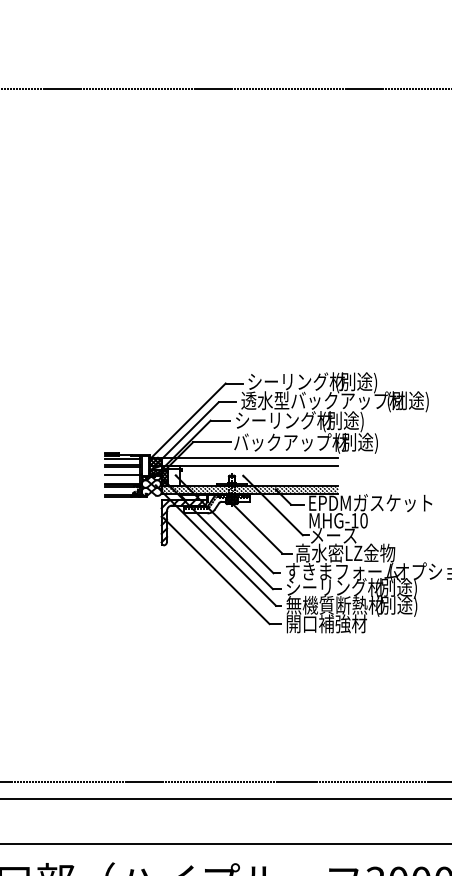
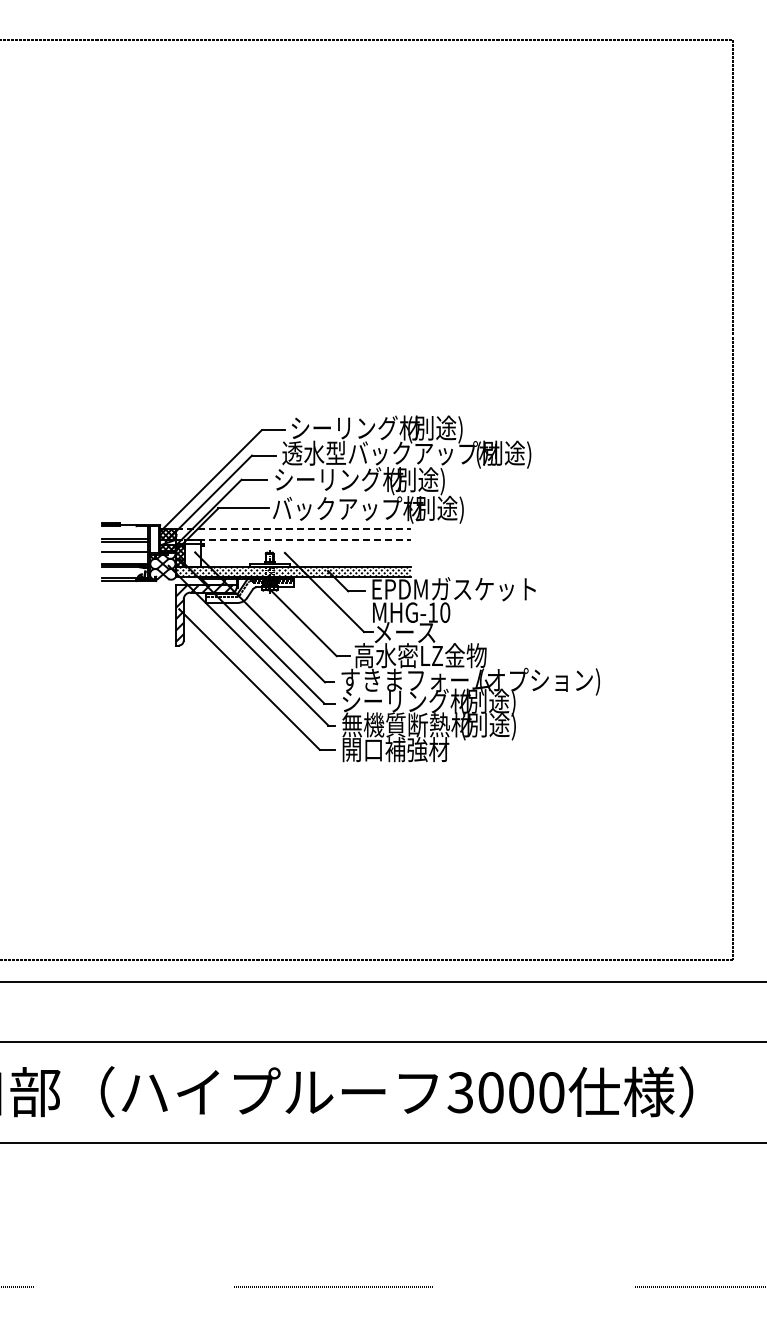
line: (122, 458) -> (124, 530), removed
line: (250, 458) -> (294, 529), solid -> dashed
line: (250, 465) -> (294, 539), solid -> dashed

